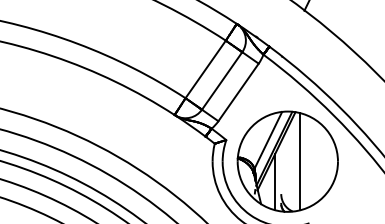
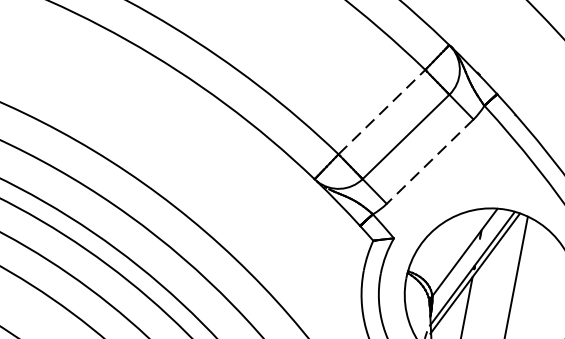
line: (206, 69) -> (383, 112), solid -> dashed
line: (238, 92) -> (429, 161), solid -> dashed

